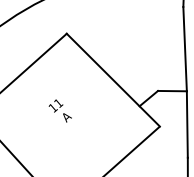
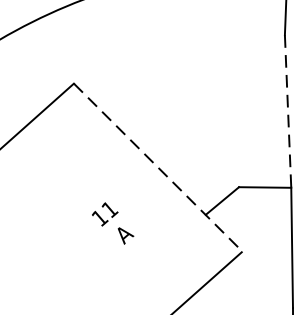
line: (185, 49) -> (288, 112), solid -> dashed
line: (113, 80) -> (158, 168), solid -> dashed
text: (59, 110) -> (111, 222), moved

